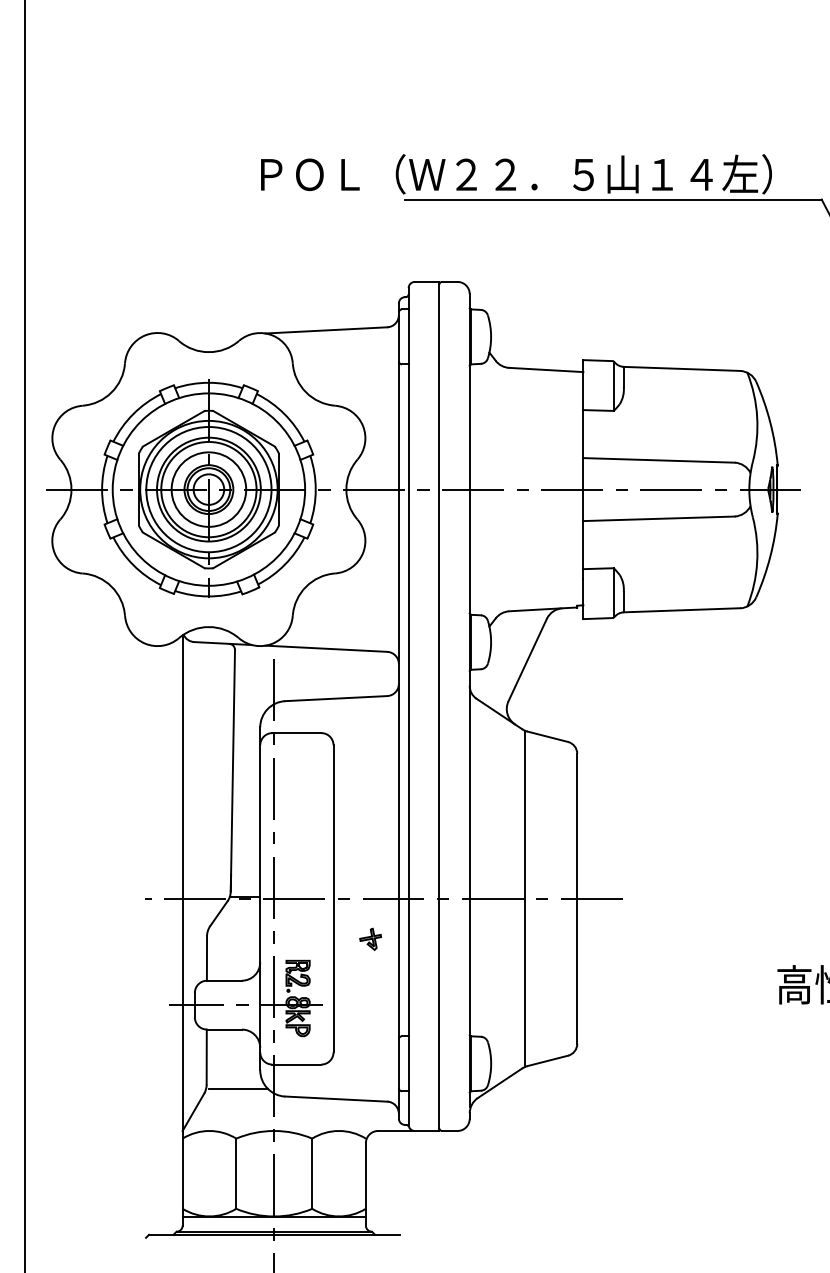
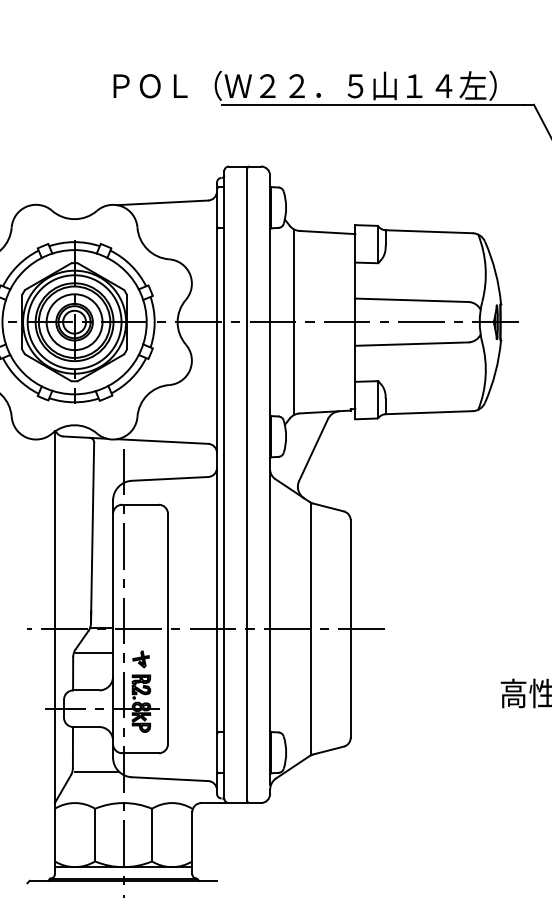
line: (500, 489) -> (293, 322), added
line: (235, 930) -> (94, 652), added
part: (370, 938) -> (141, 658), moved

